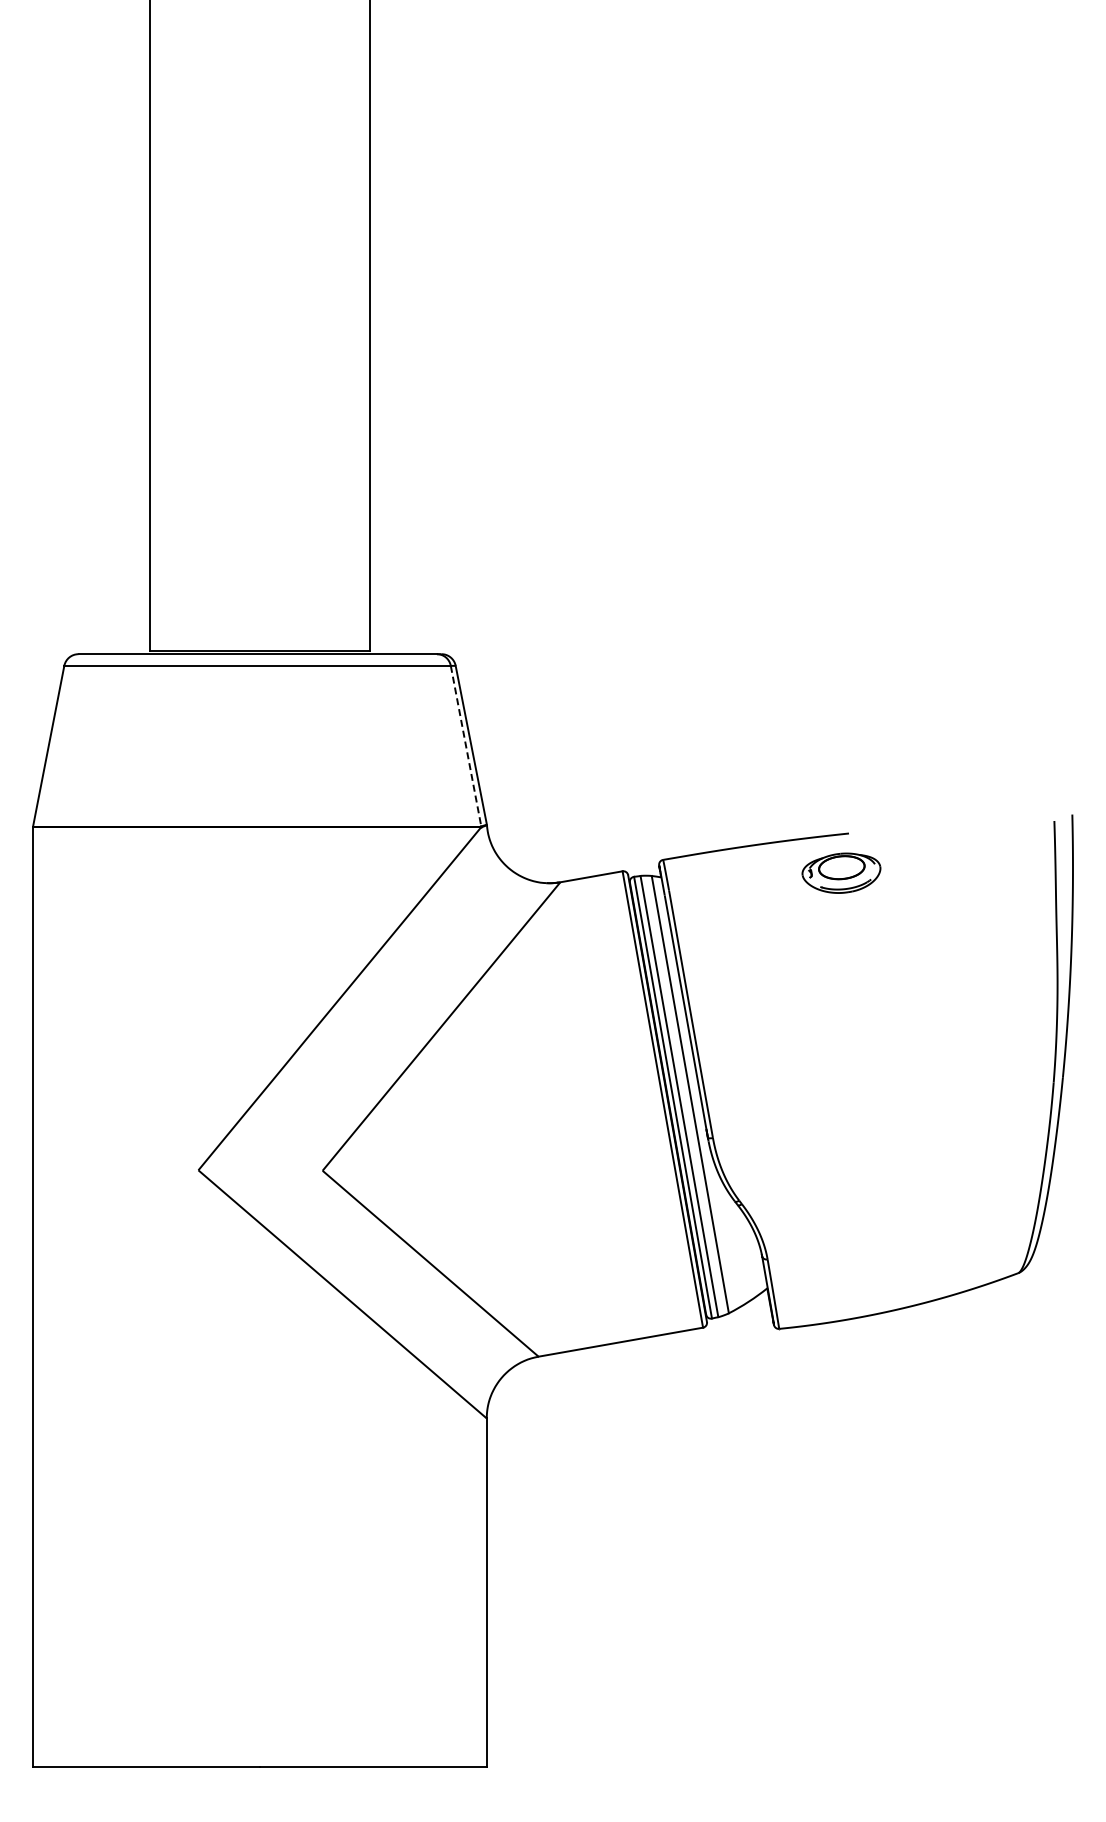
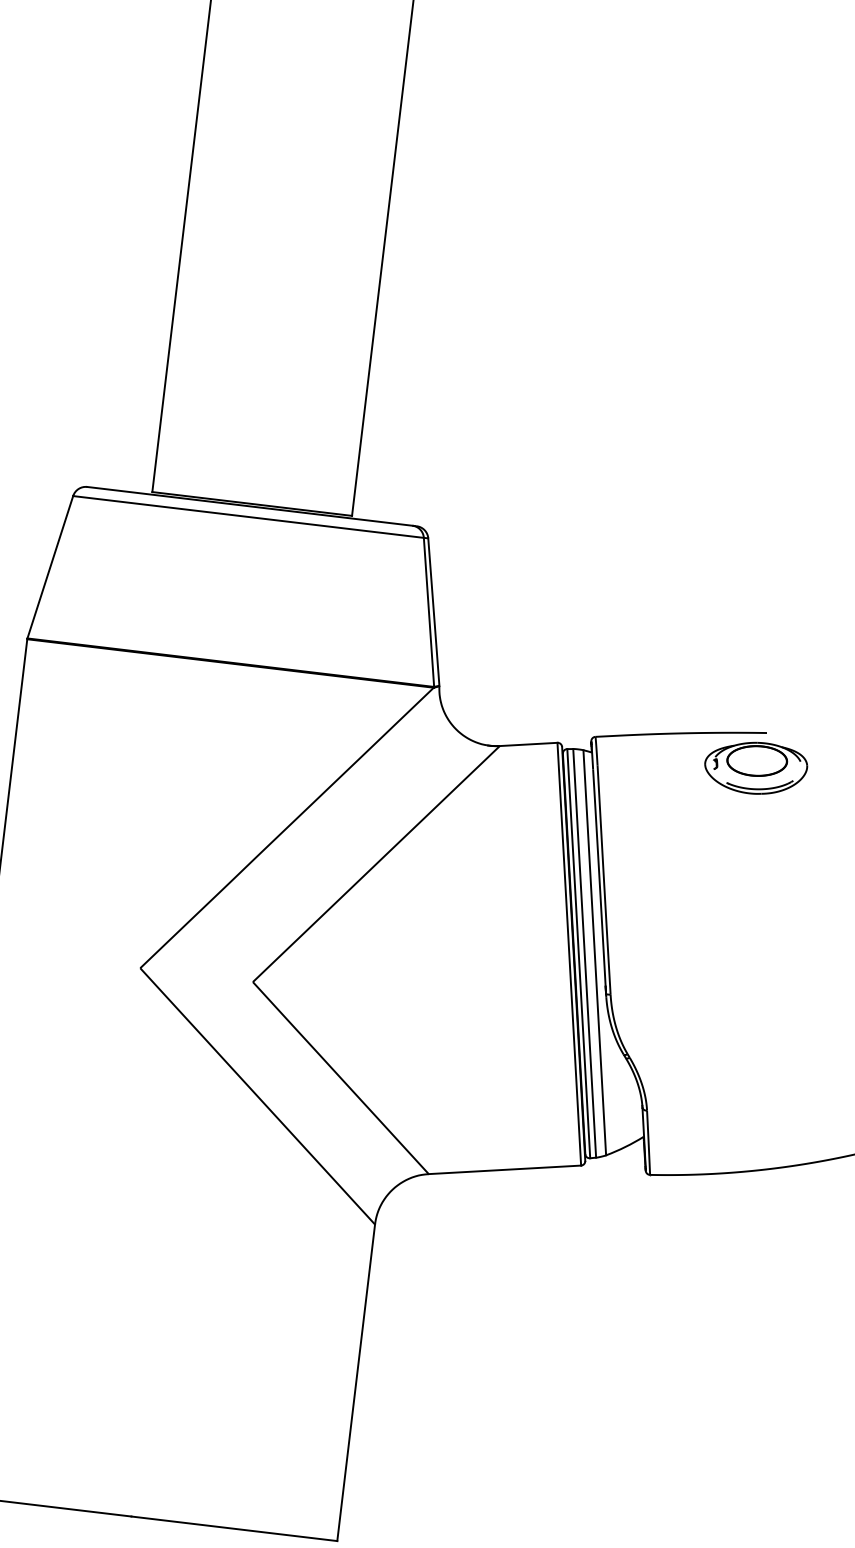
line: (466, 746) -> (429, 612), dashed -> solid
part: (841, 873) -> (755, 768), size x1.43

